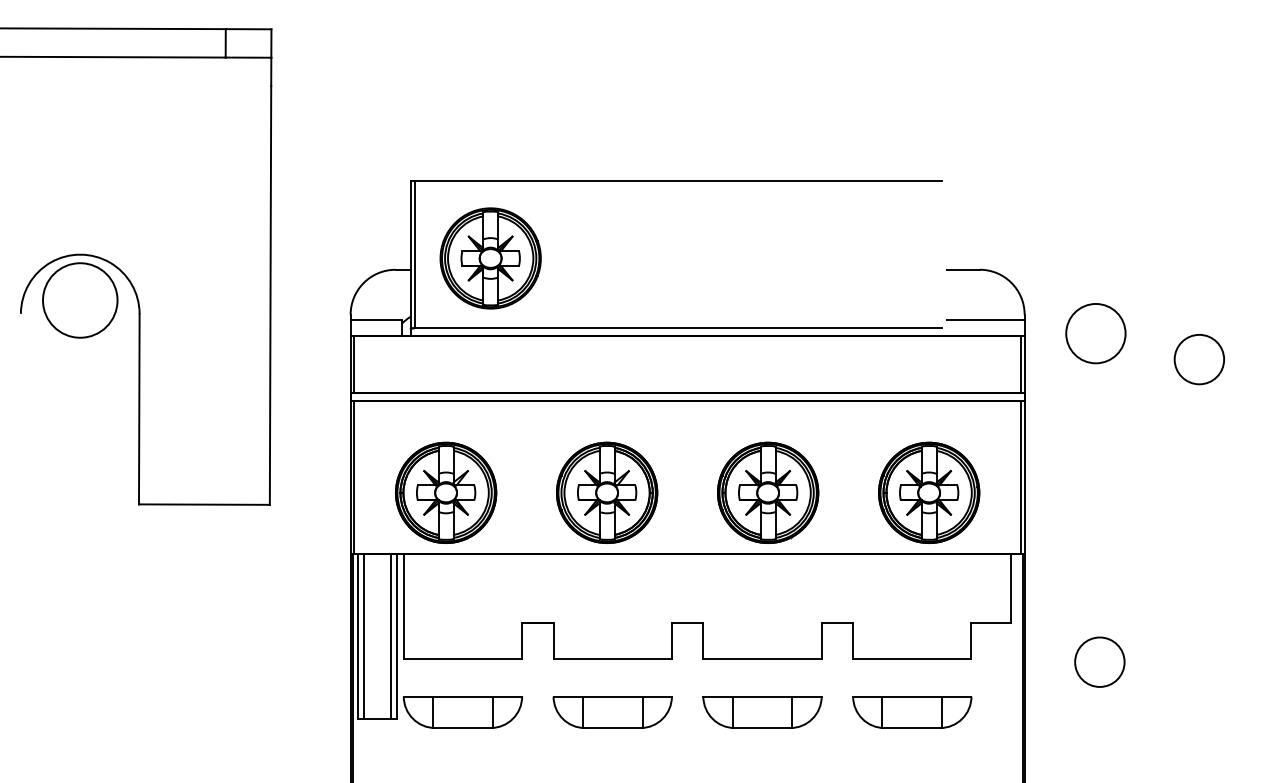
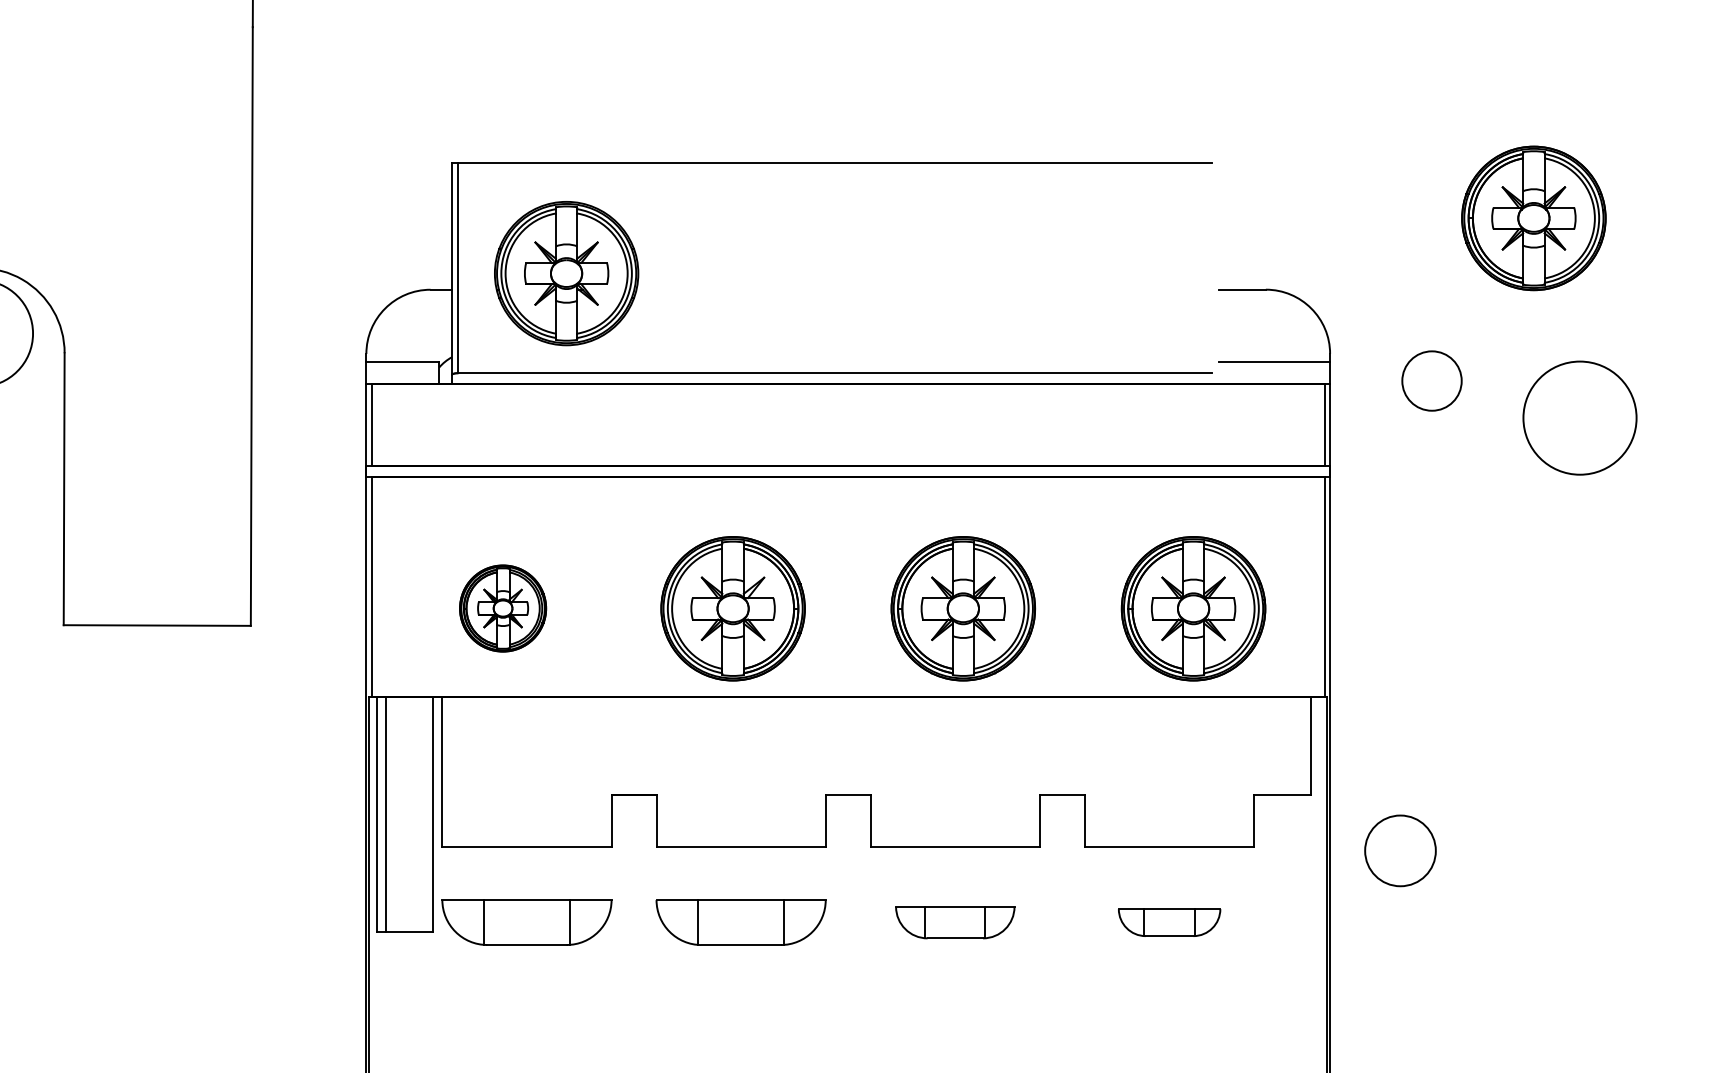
part: (1167, 219) -> (1534, 217), added
circle: (1095, 333) -> (1431, 380), size x0.7
circle: (1199, 359) -> (1580, 418), size x1.6
part: (446, 492) -> (503, 608), size x0.6
line: (391, 636) -> (424, 814), removed
circle: (1099, 661) -> (1399, 849), moved
part: (762, 712) -> (955, 922), size x0.7
part: (912, 712) -> (1169, 922), size x0.6

